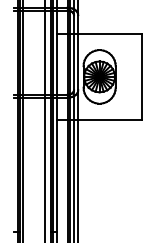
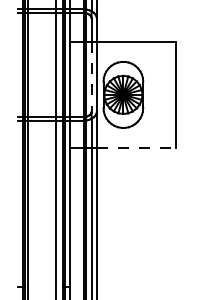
line: (73, 62) -> (91, 76), solid -> dashed
line: (110, 119) -> (136, 147), solid -> dashed

